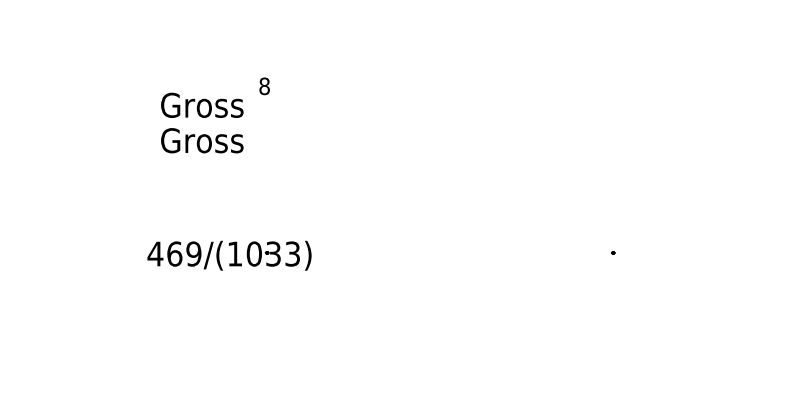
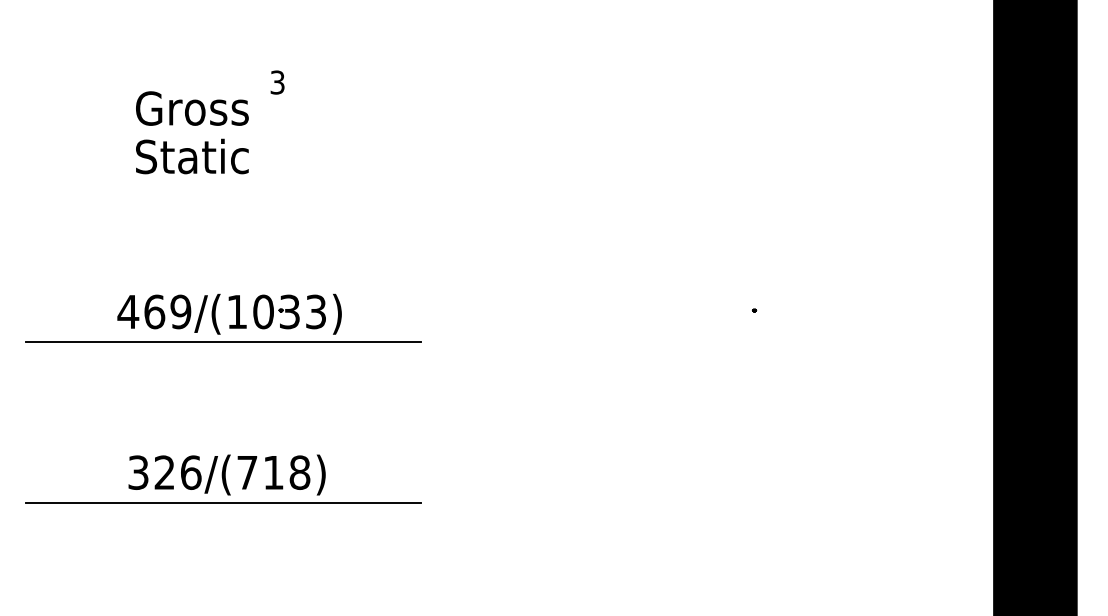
text: (264, 86) -> (277, 82), 8 -> 3
text: (202, 140) -> (192, 156), Gross -> Static
line: (225, 276) -> (223, 342), added
part: (225, 375) -> (223, 478), added

